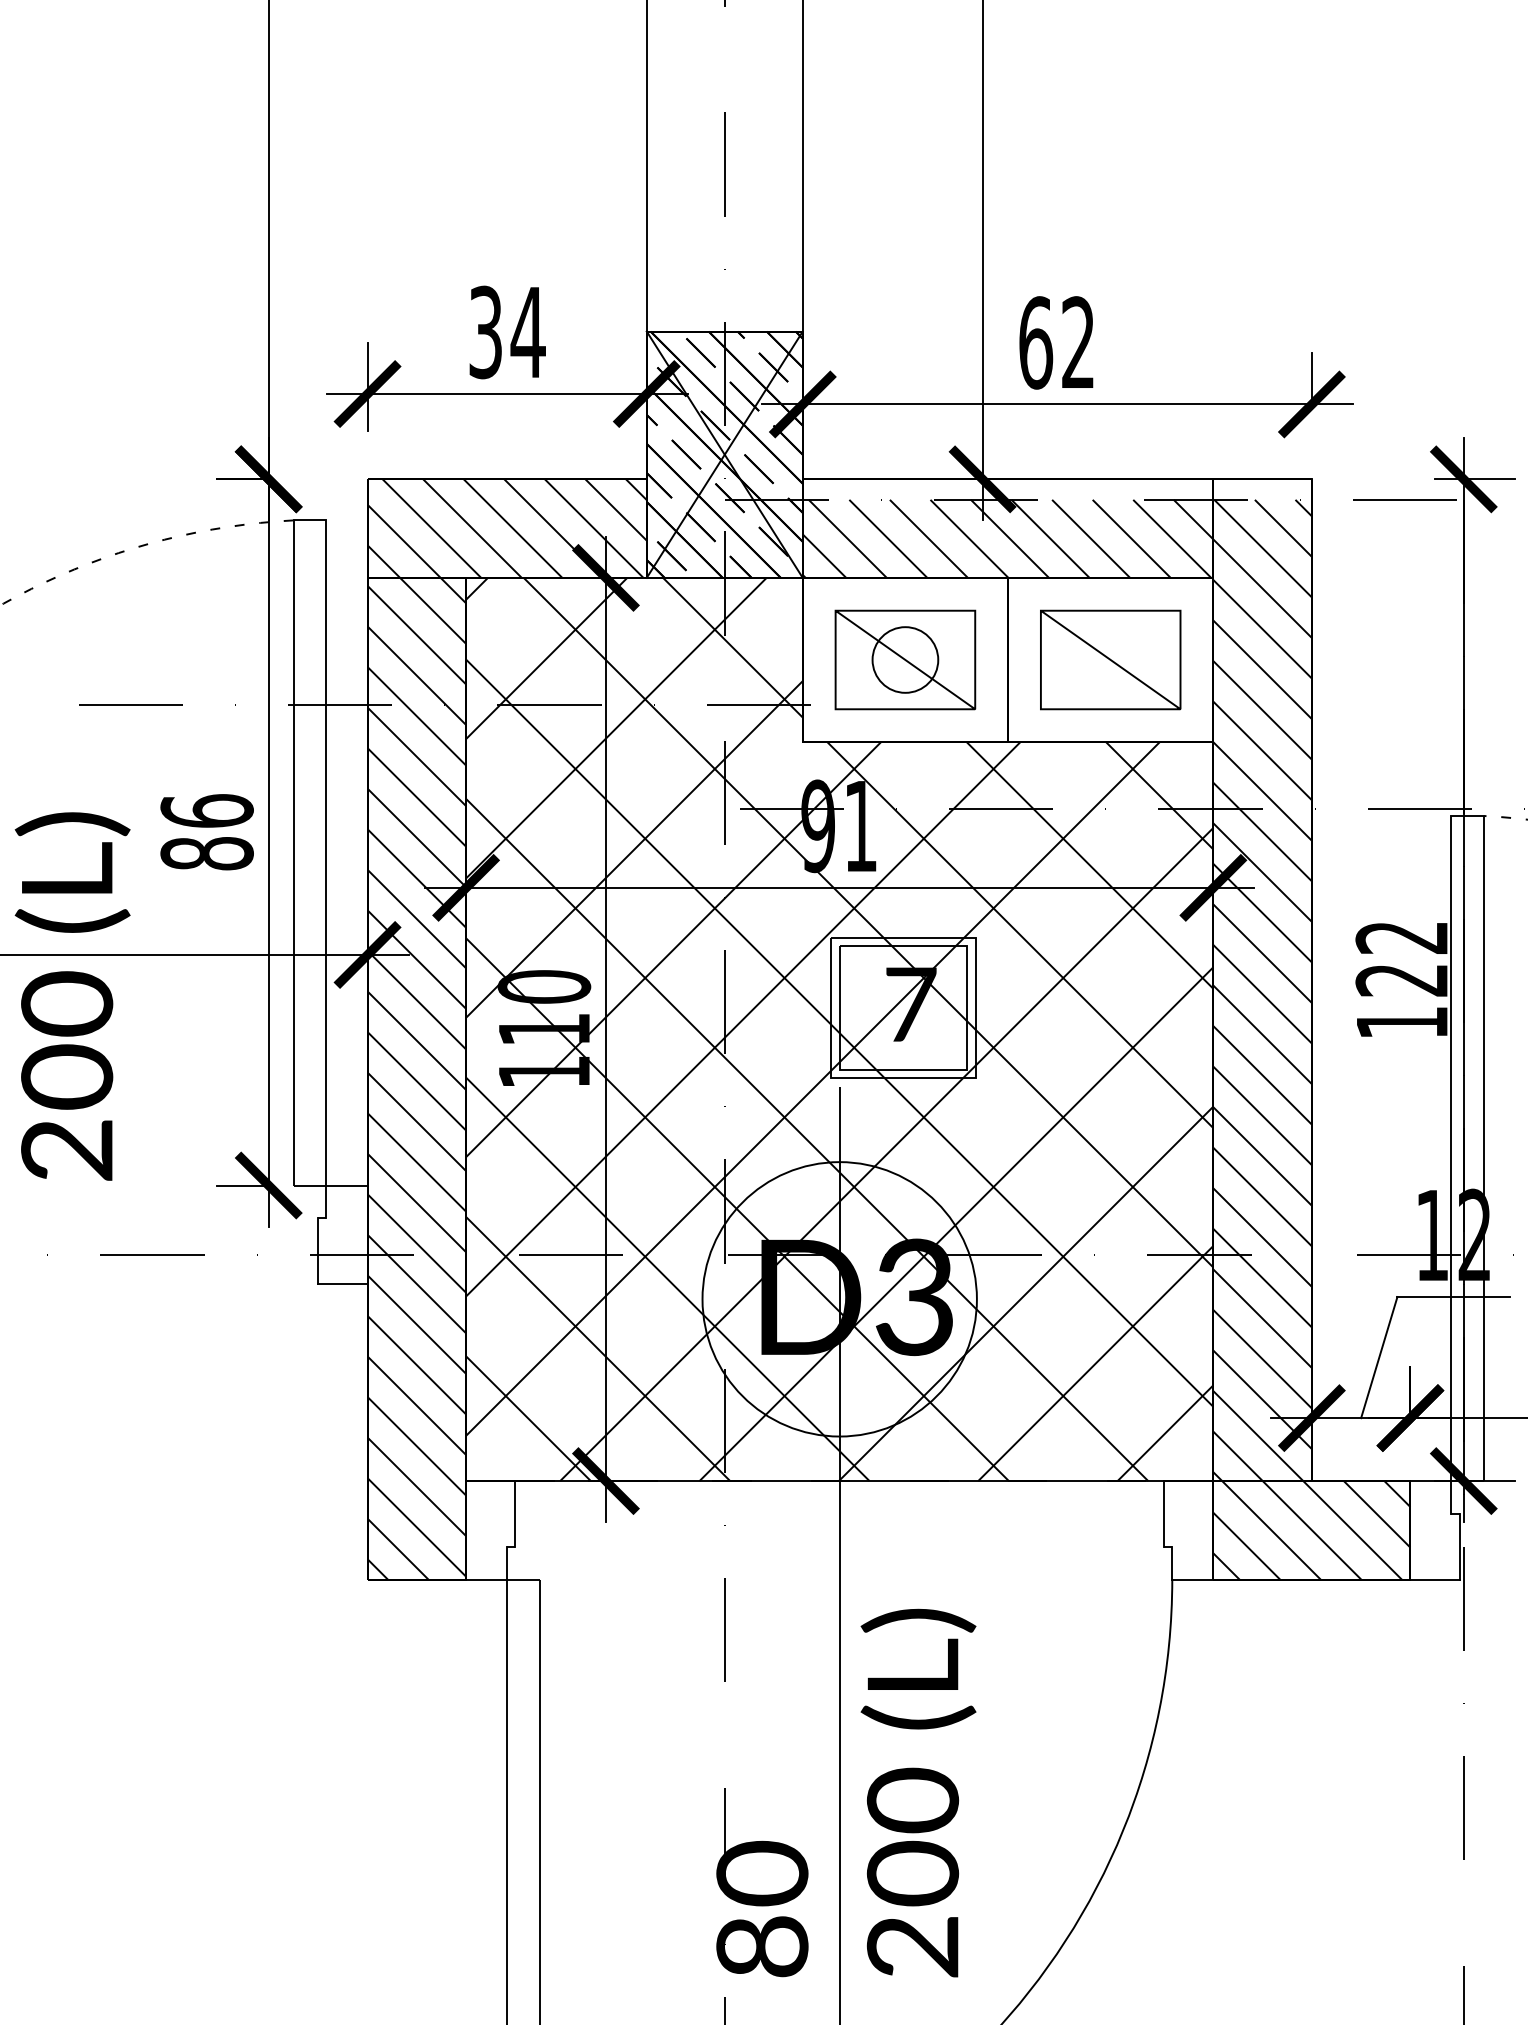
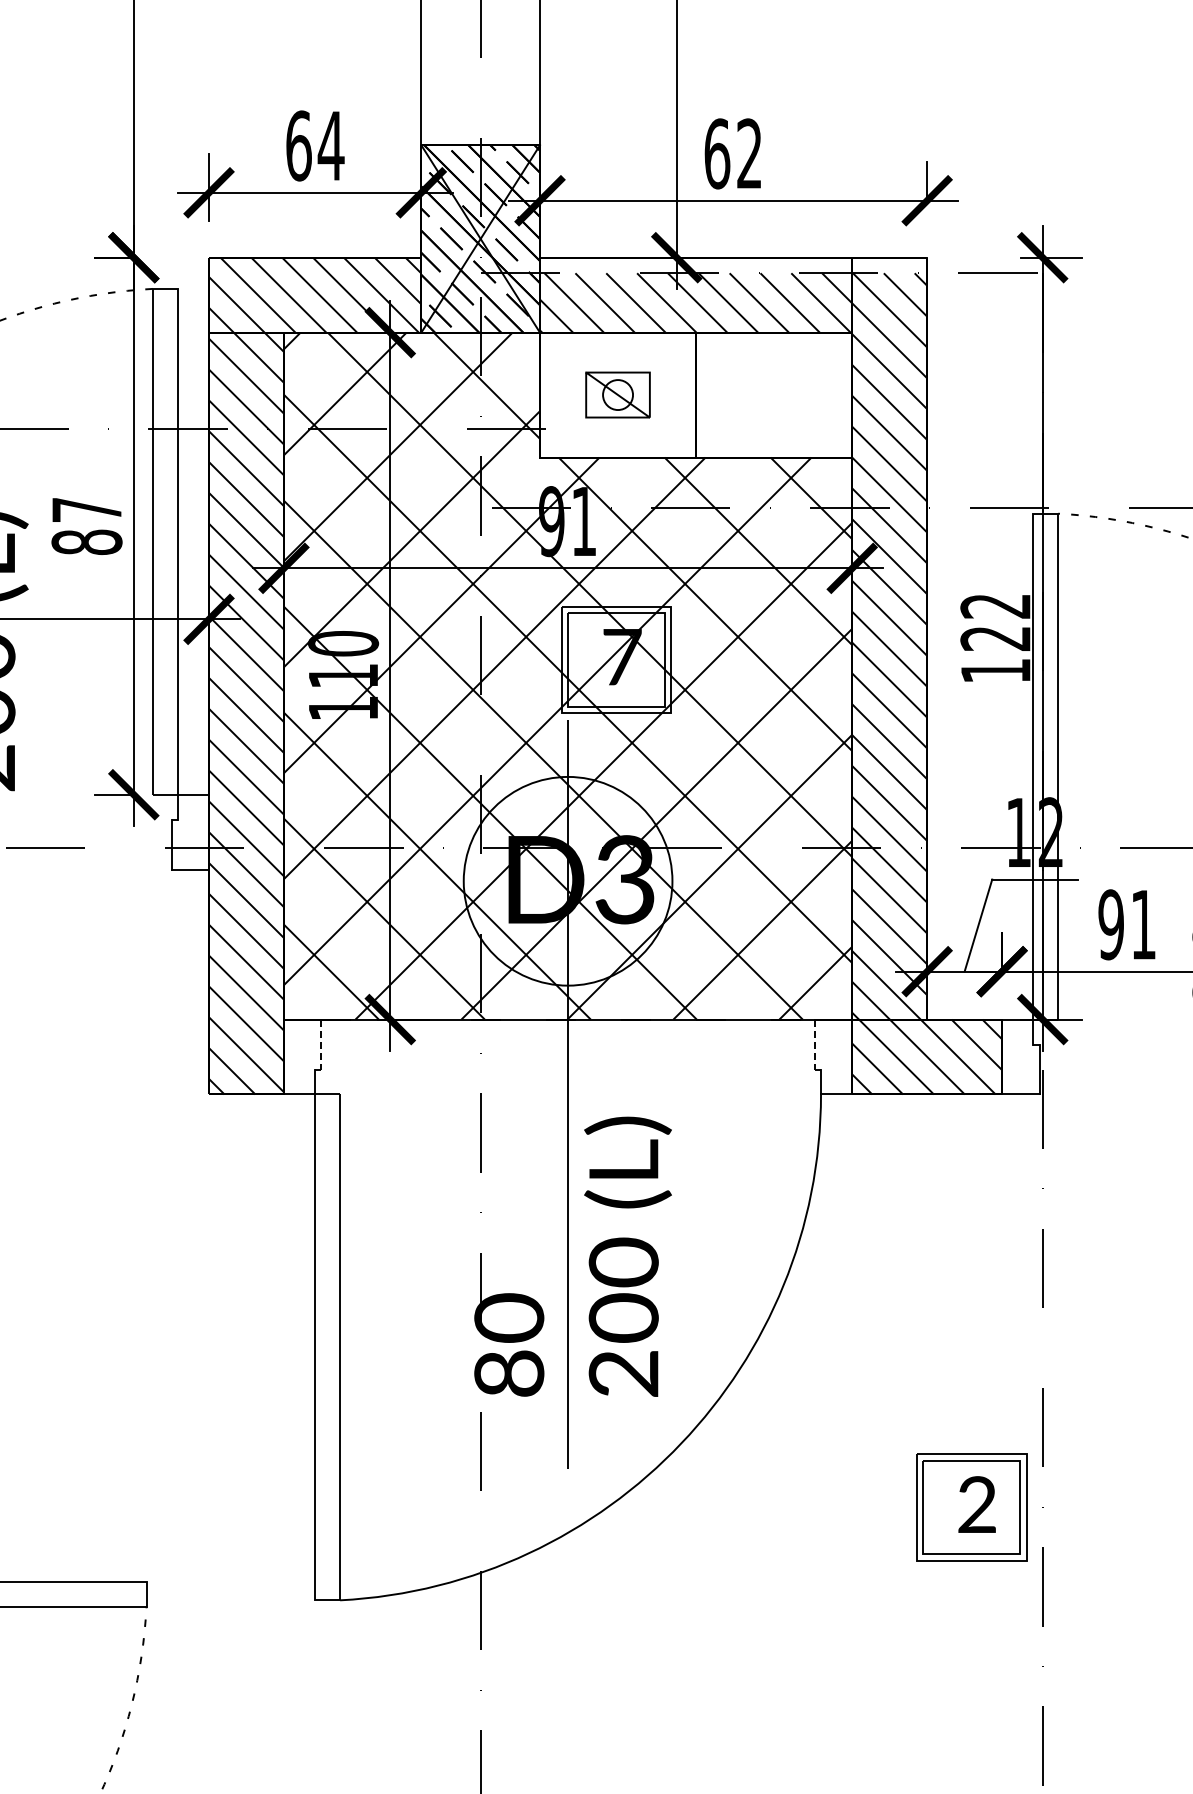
text: (485, 331) -> (298, 145), 34 -> 64
part: (904, 659) -> (617, 394), size x0.6
curve: (1111, 659) -> (774, 394), removed
text: (206, 810) -> (86, 509), 86 -> 87
line: (515, 1513) -> (321, 1044), solid -> dashed
line: (1163, 1513) -> (814, 1044), solid -> dashed

